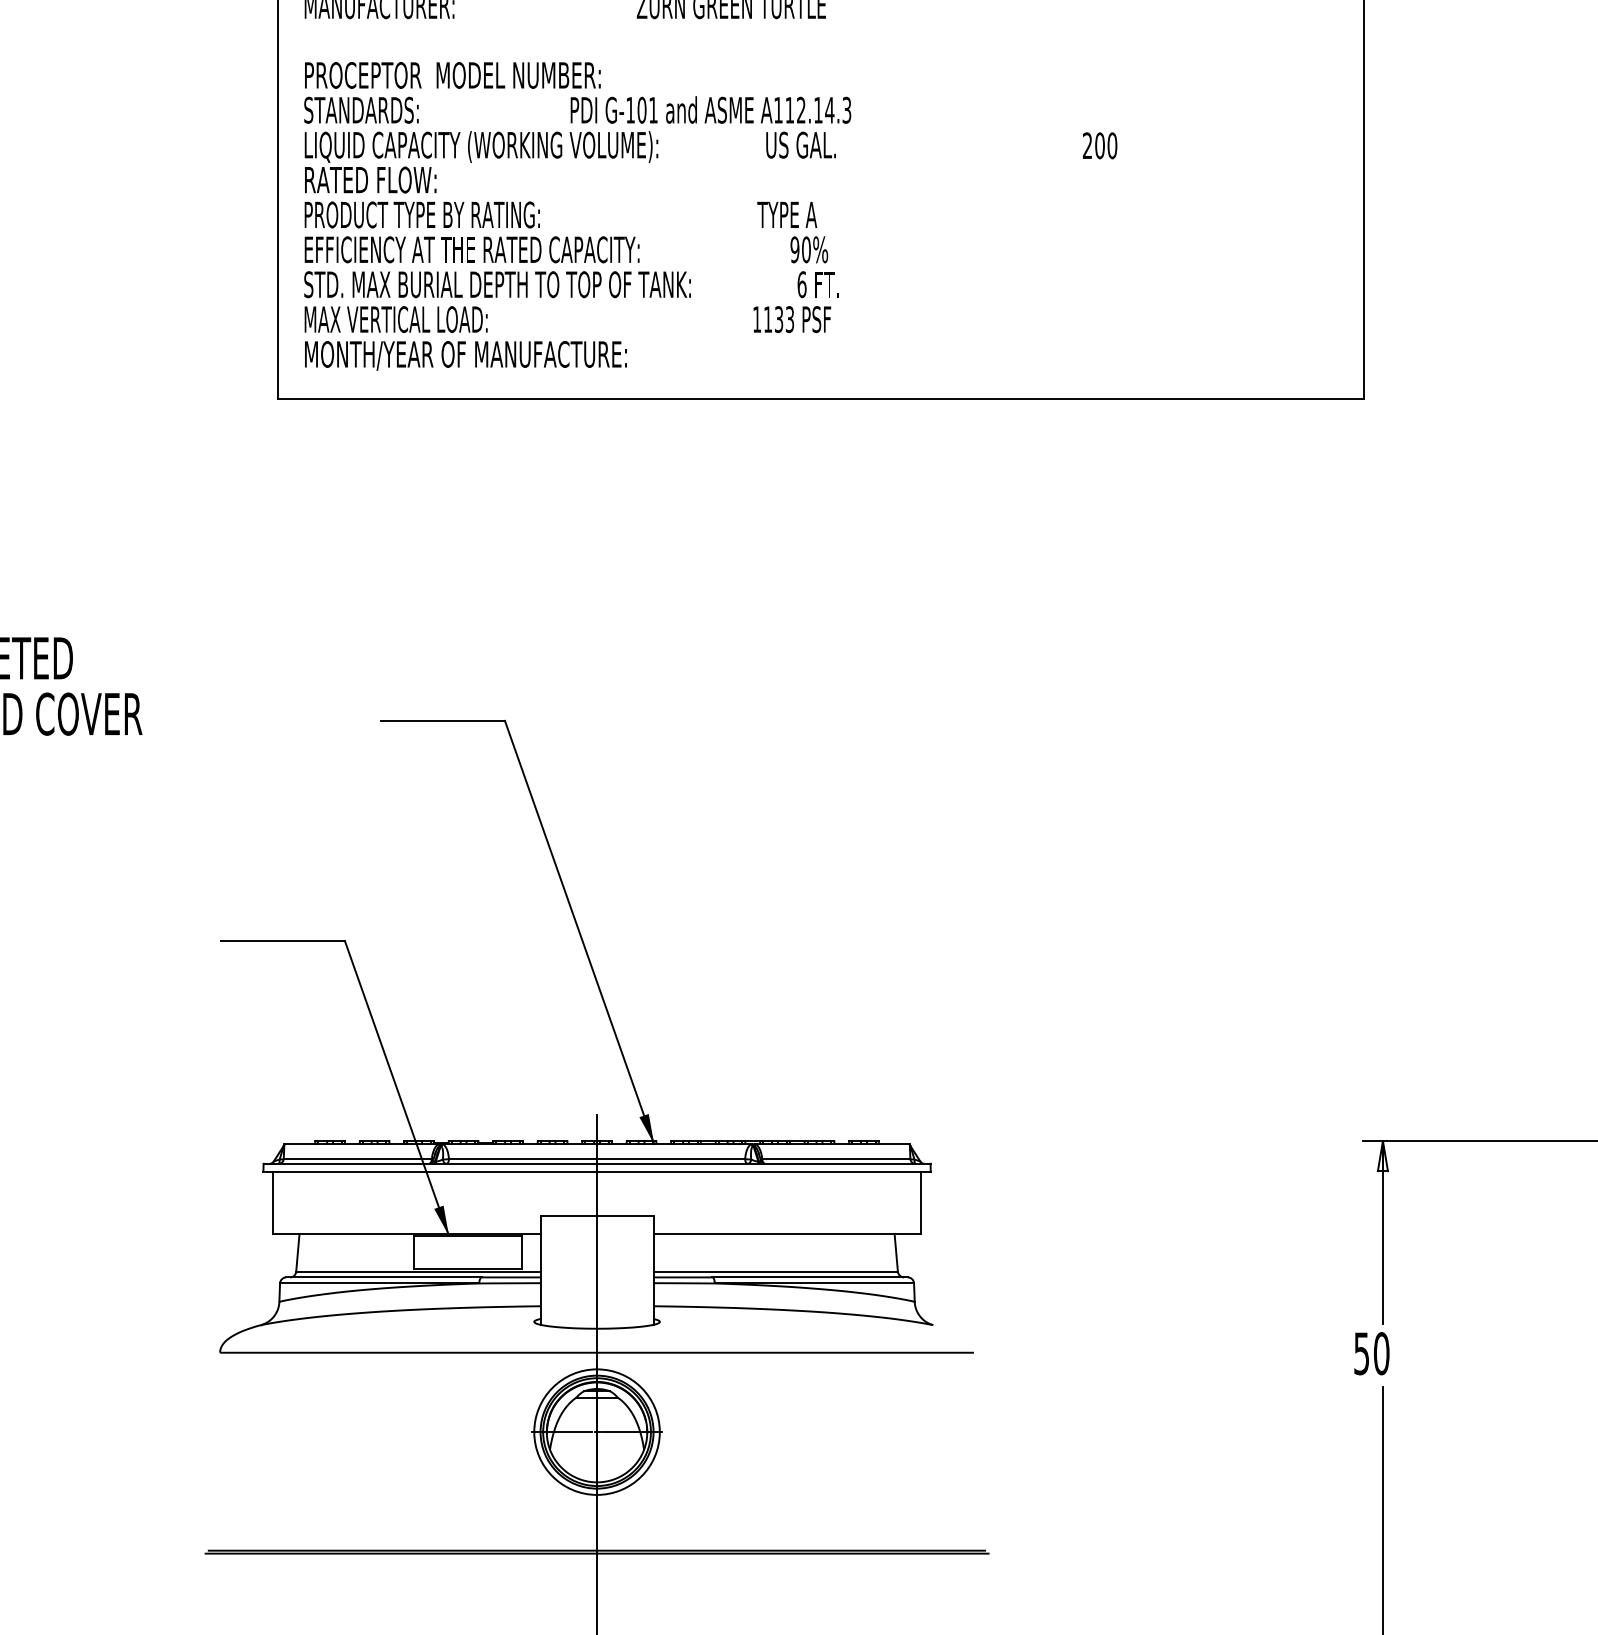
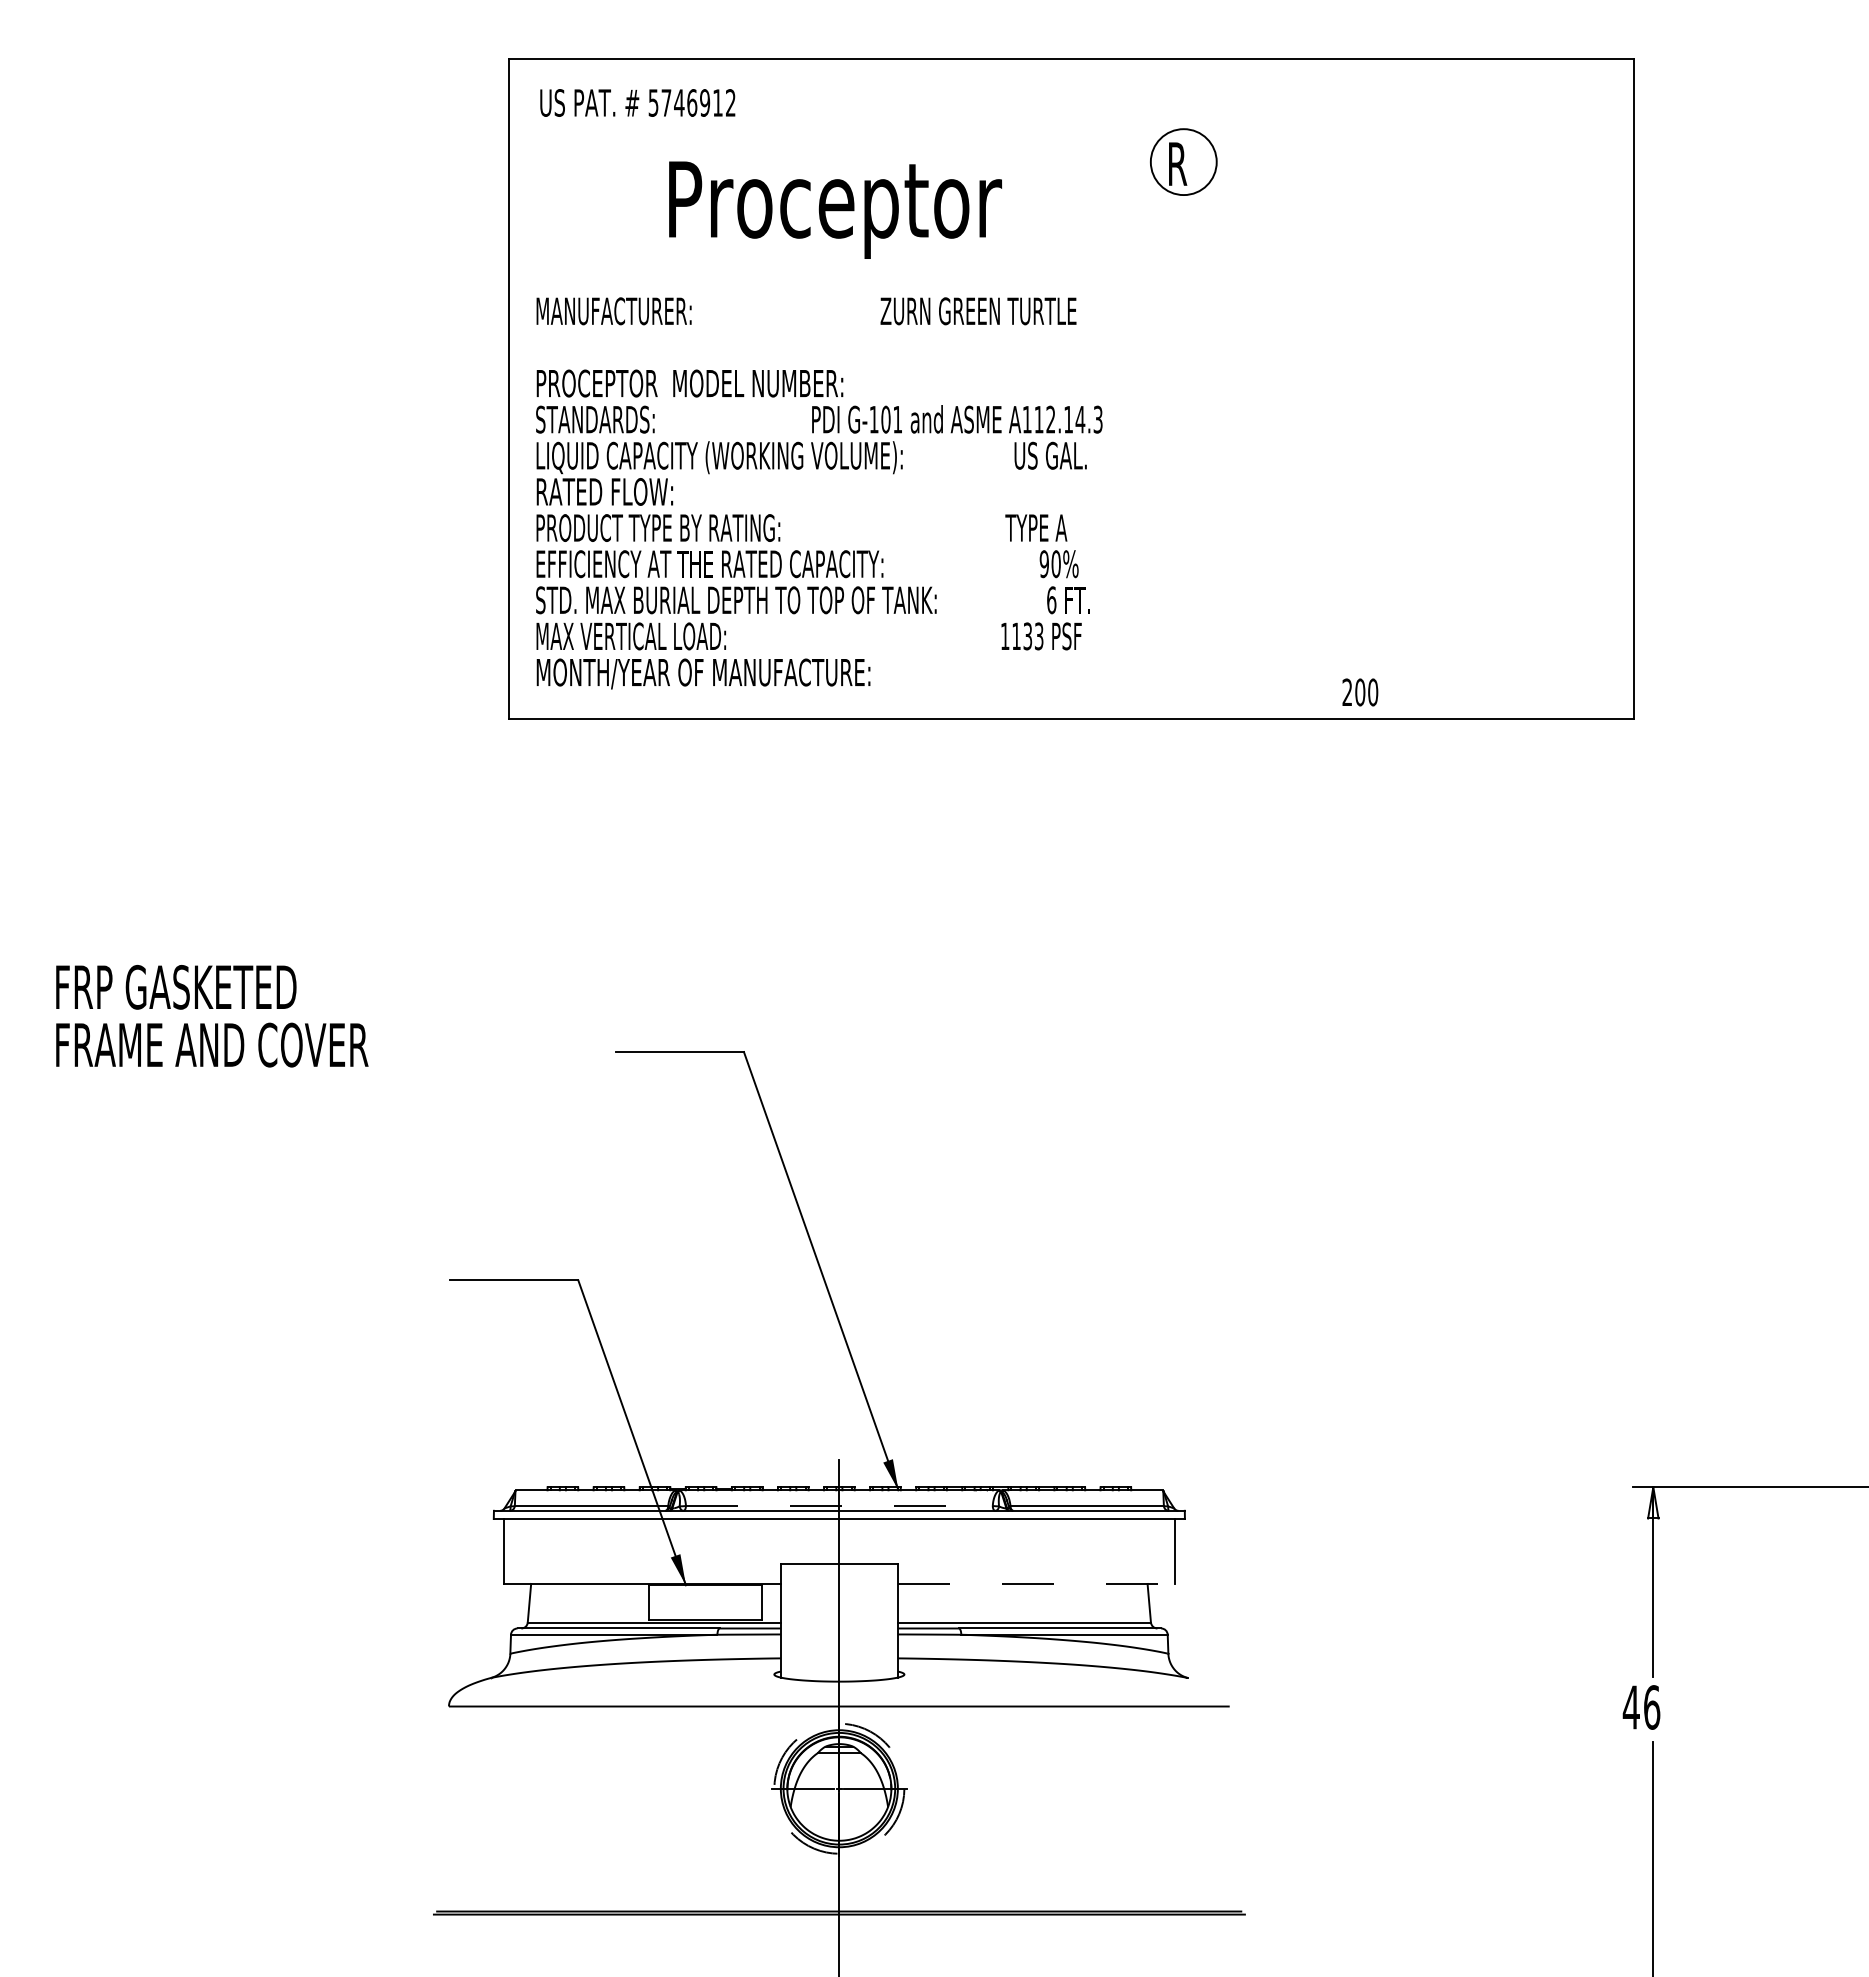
text: (1100, 145) -> (1360, 692), moved
line: (597, 1158) -> (839, 1505), solid -> dashed
line: (787, 1233) -> (1036, 1583), solid -> dashed
text: (1371, 1353) -> (1641, 1707), 50 -> 46
circle: (597, 1431) -> (839, 1788), solid -> dashed

